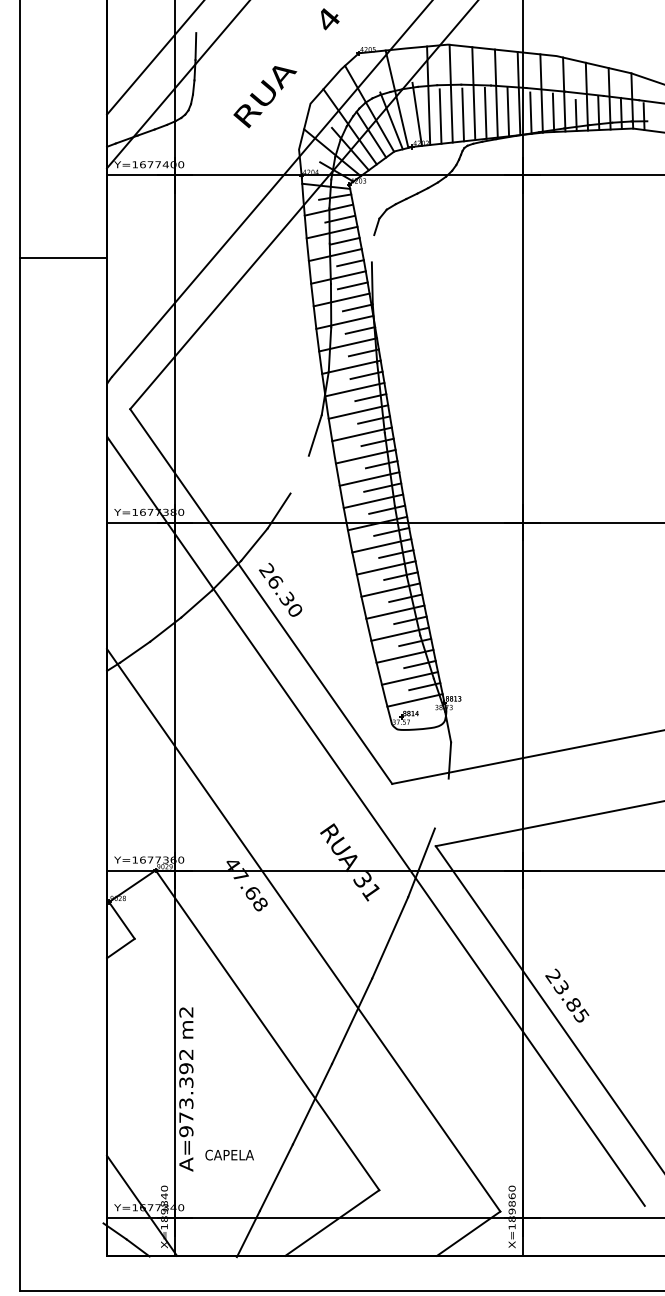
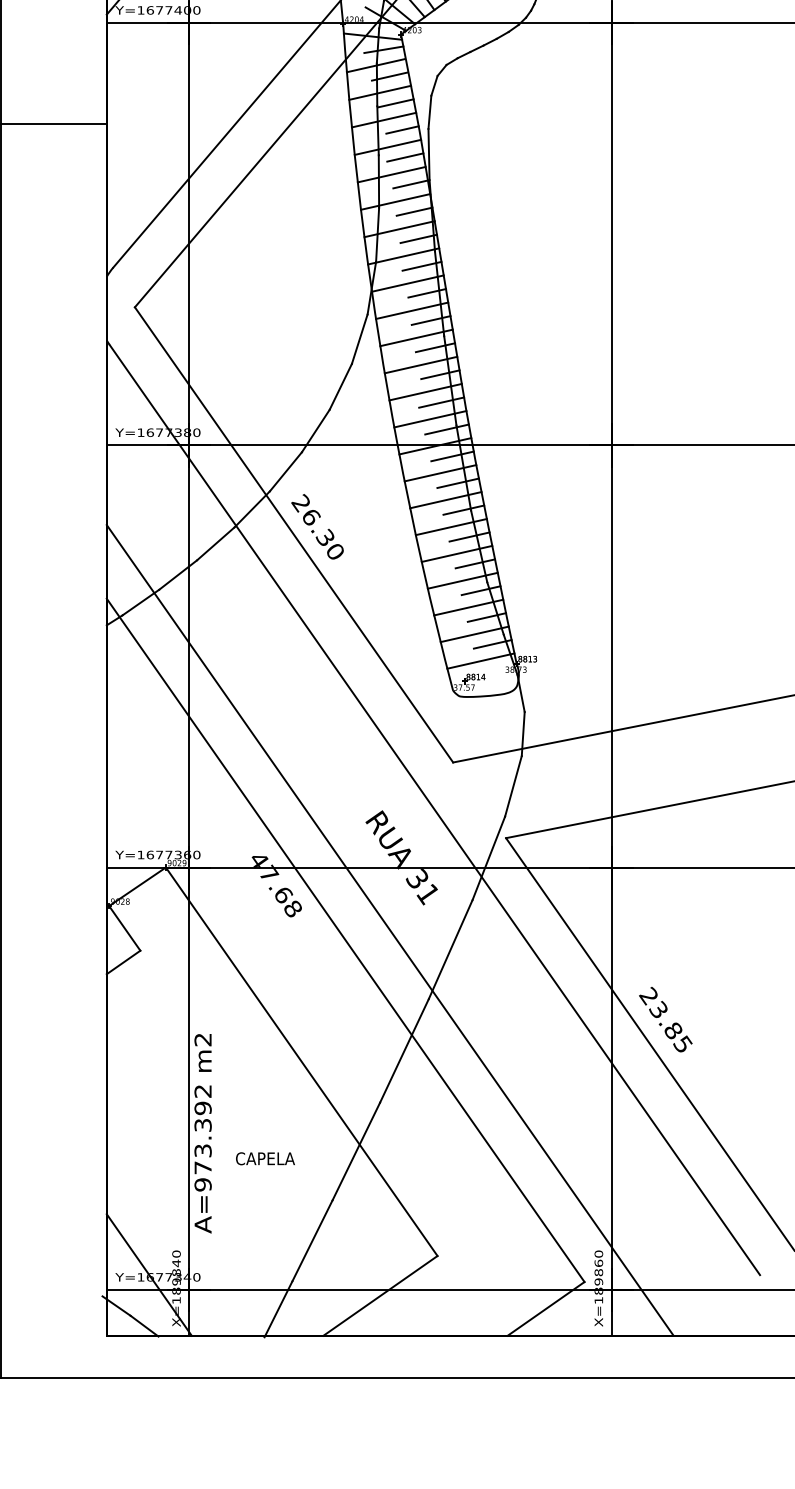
line: (372, 248) -> (429, 112), added
line: (299, 474) -> (340, 386), added
line: (441, 803) -> (513, 786), added
line: (340, 921) -> (390, 929), added
text: (229, 1154) -> (265, 1157), moved

